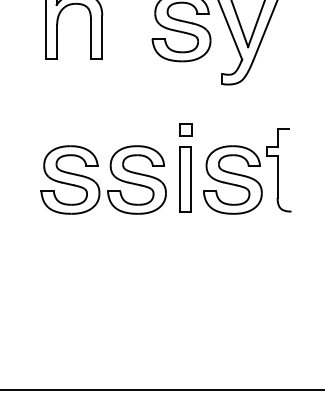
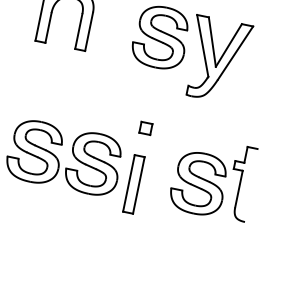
part: (247, 171) -> (213, 178), moved
part: (185, 179) -> (134, 184), moved

